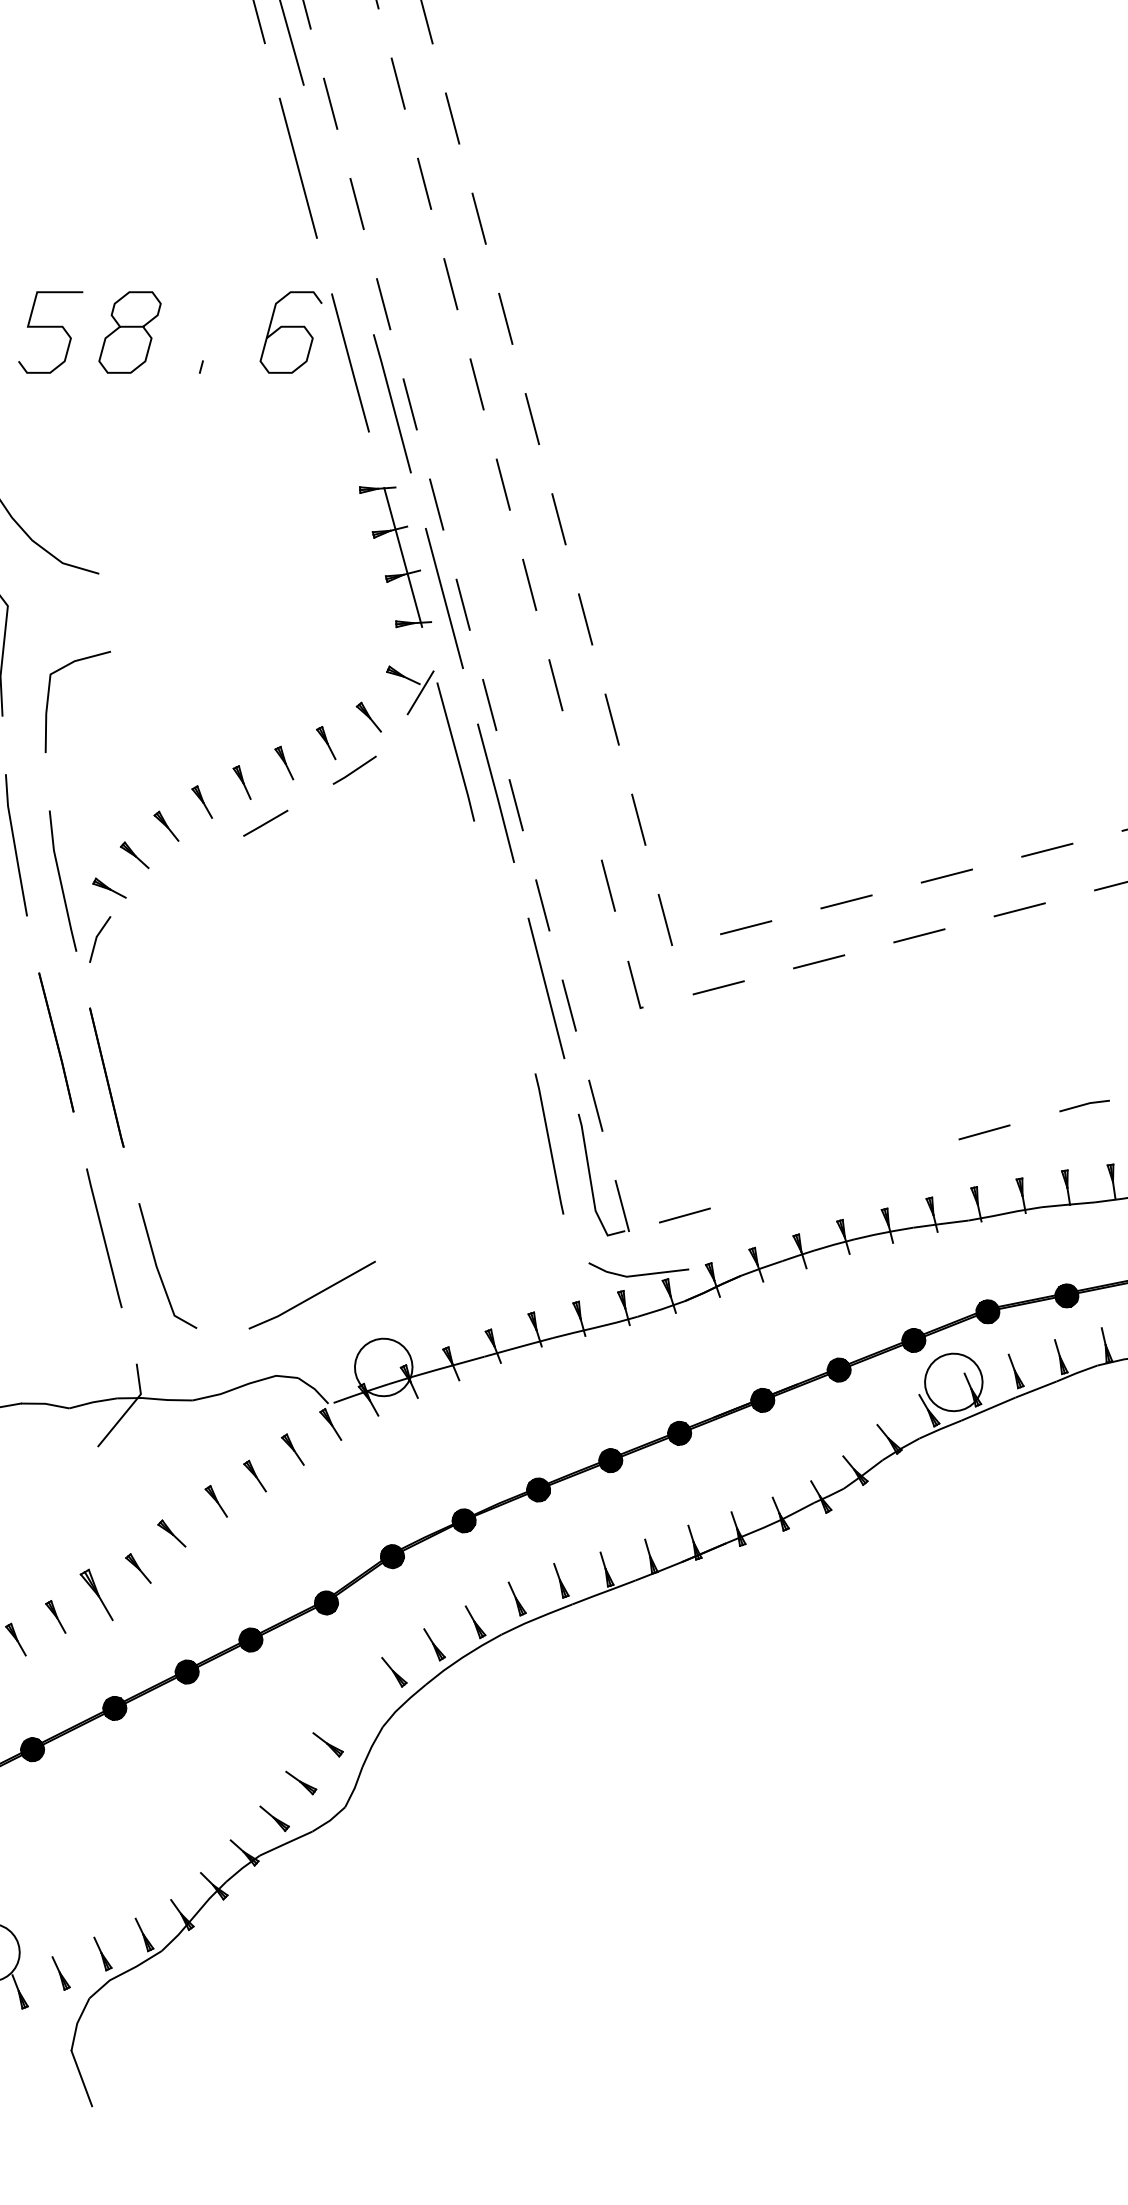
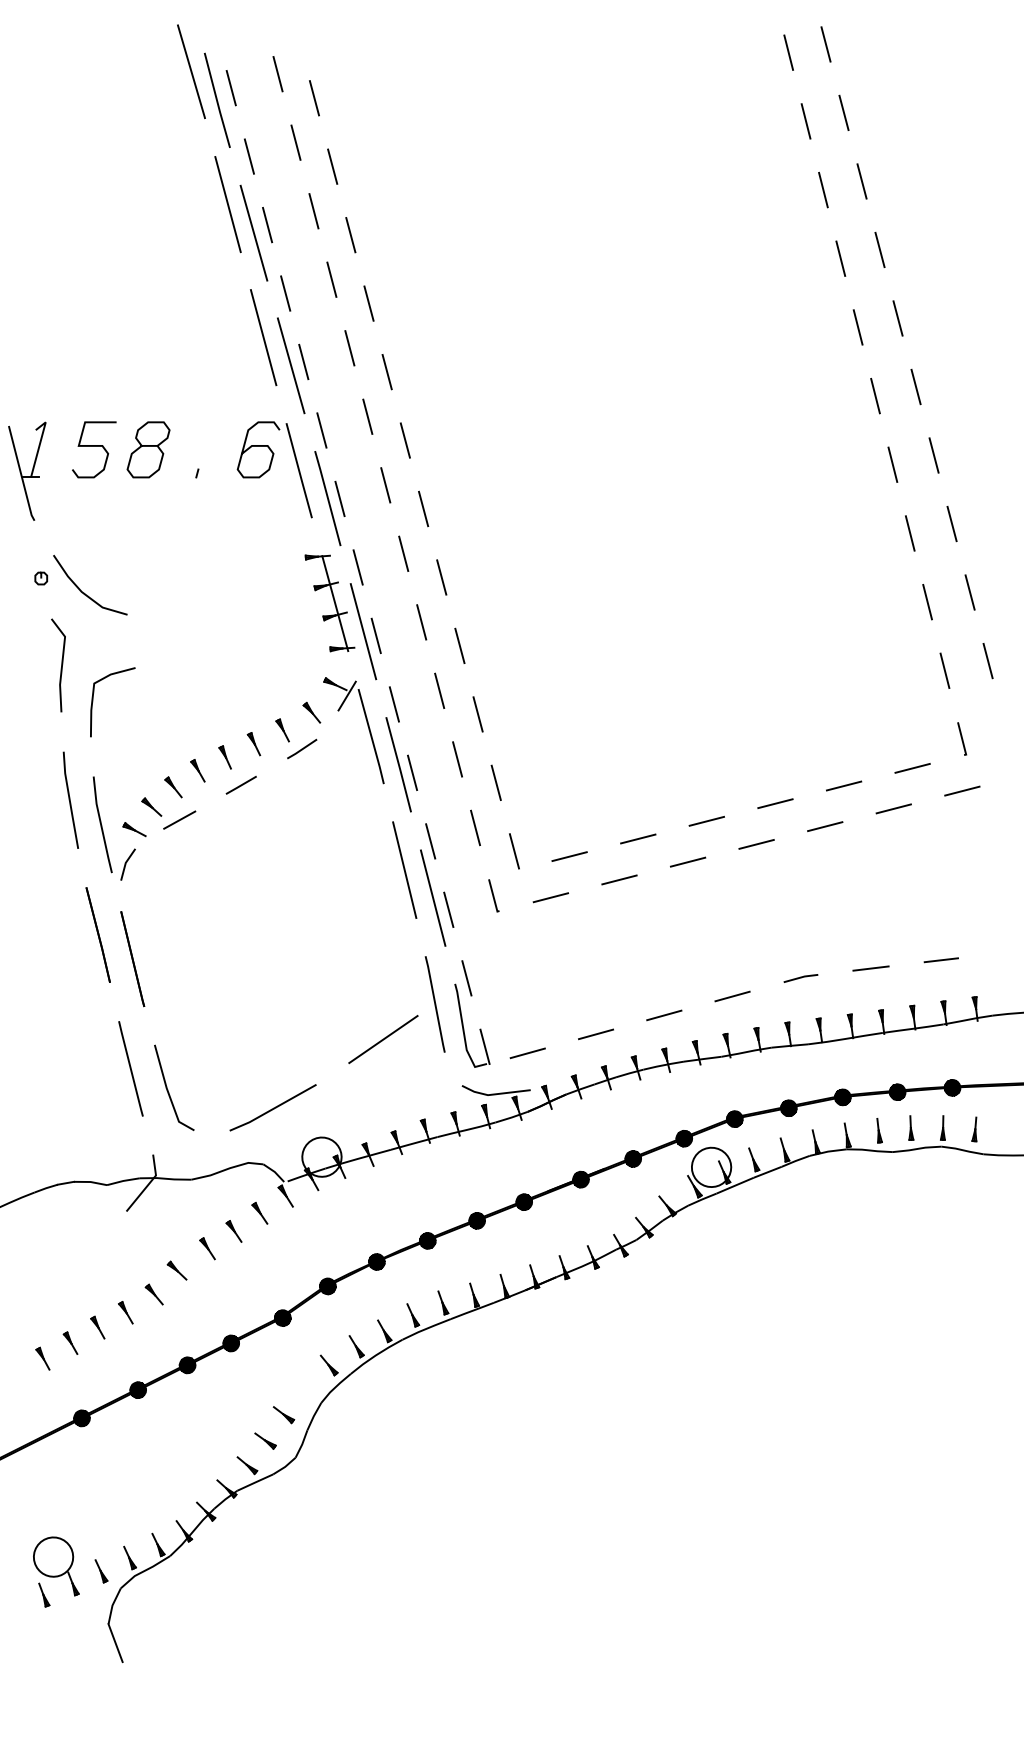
line: (337, 209) -> (290, 365), added
line: (582, 785) -> (457, 759), added
line: (175, 873) -> (179, 819), added
line: (504, 946) -> (404, 869), added
line: (884, 1160) -> (664, 1015), added
line: (783, 1187) -> (595, 1034), added
line: (473, 1195) -> (383, 1039), added
part: (96, 1594) -> (125, 1312), size x0.62

